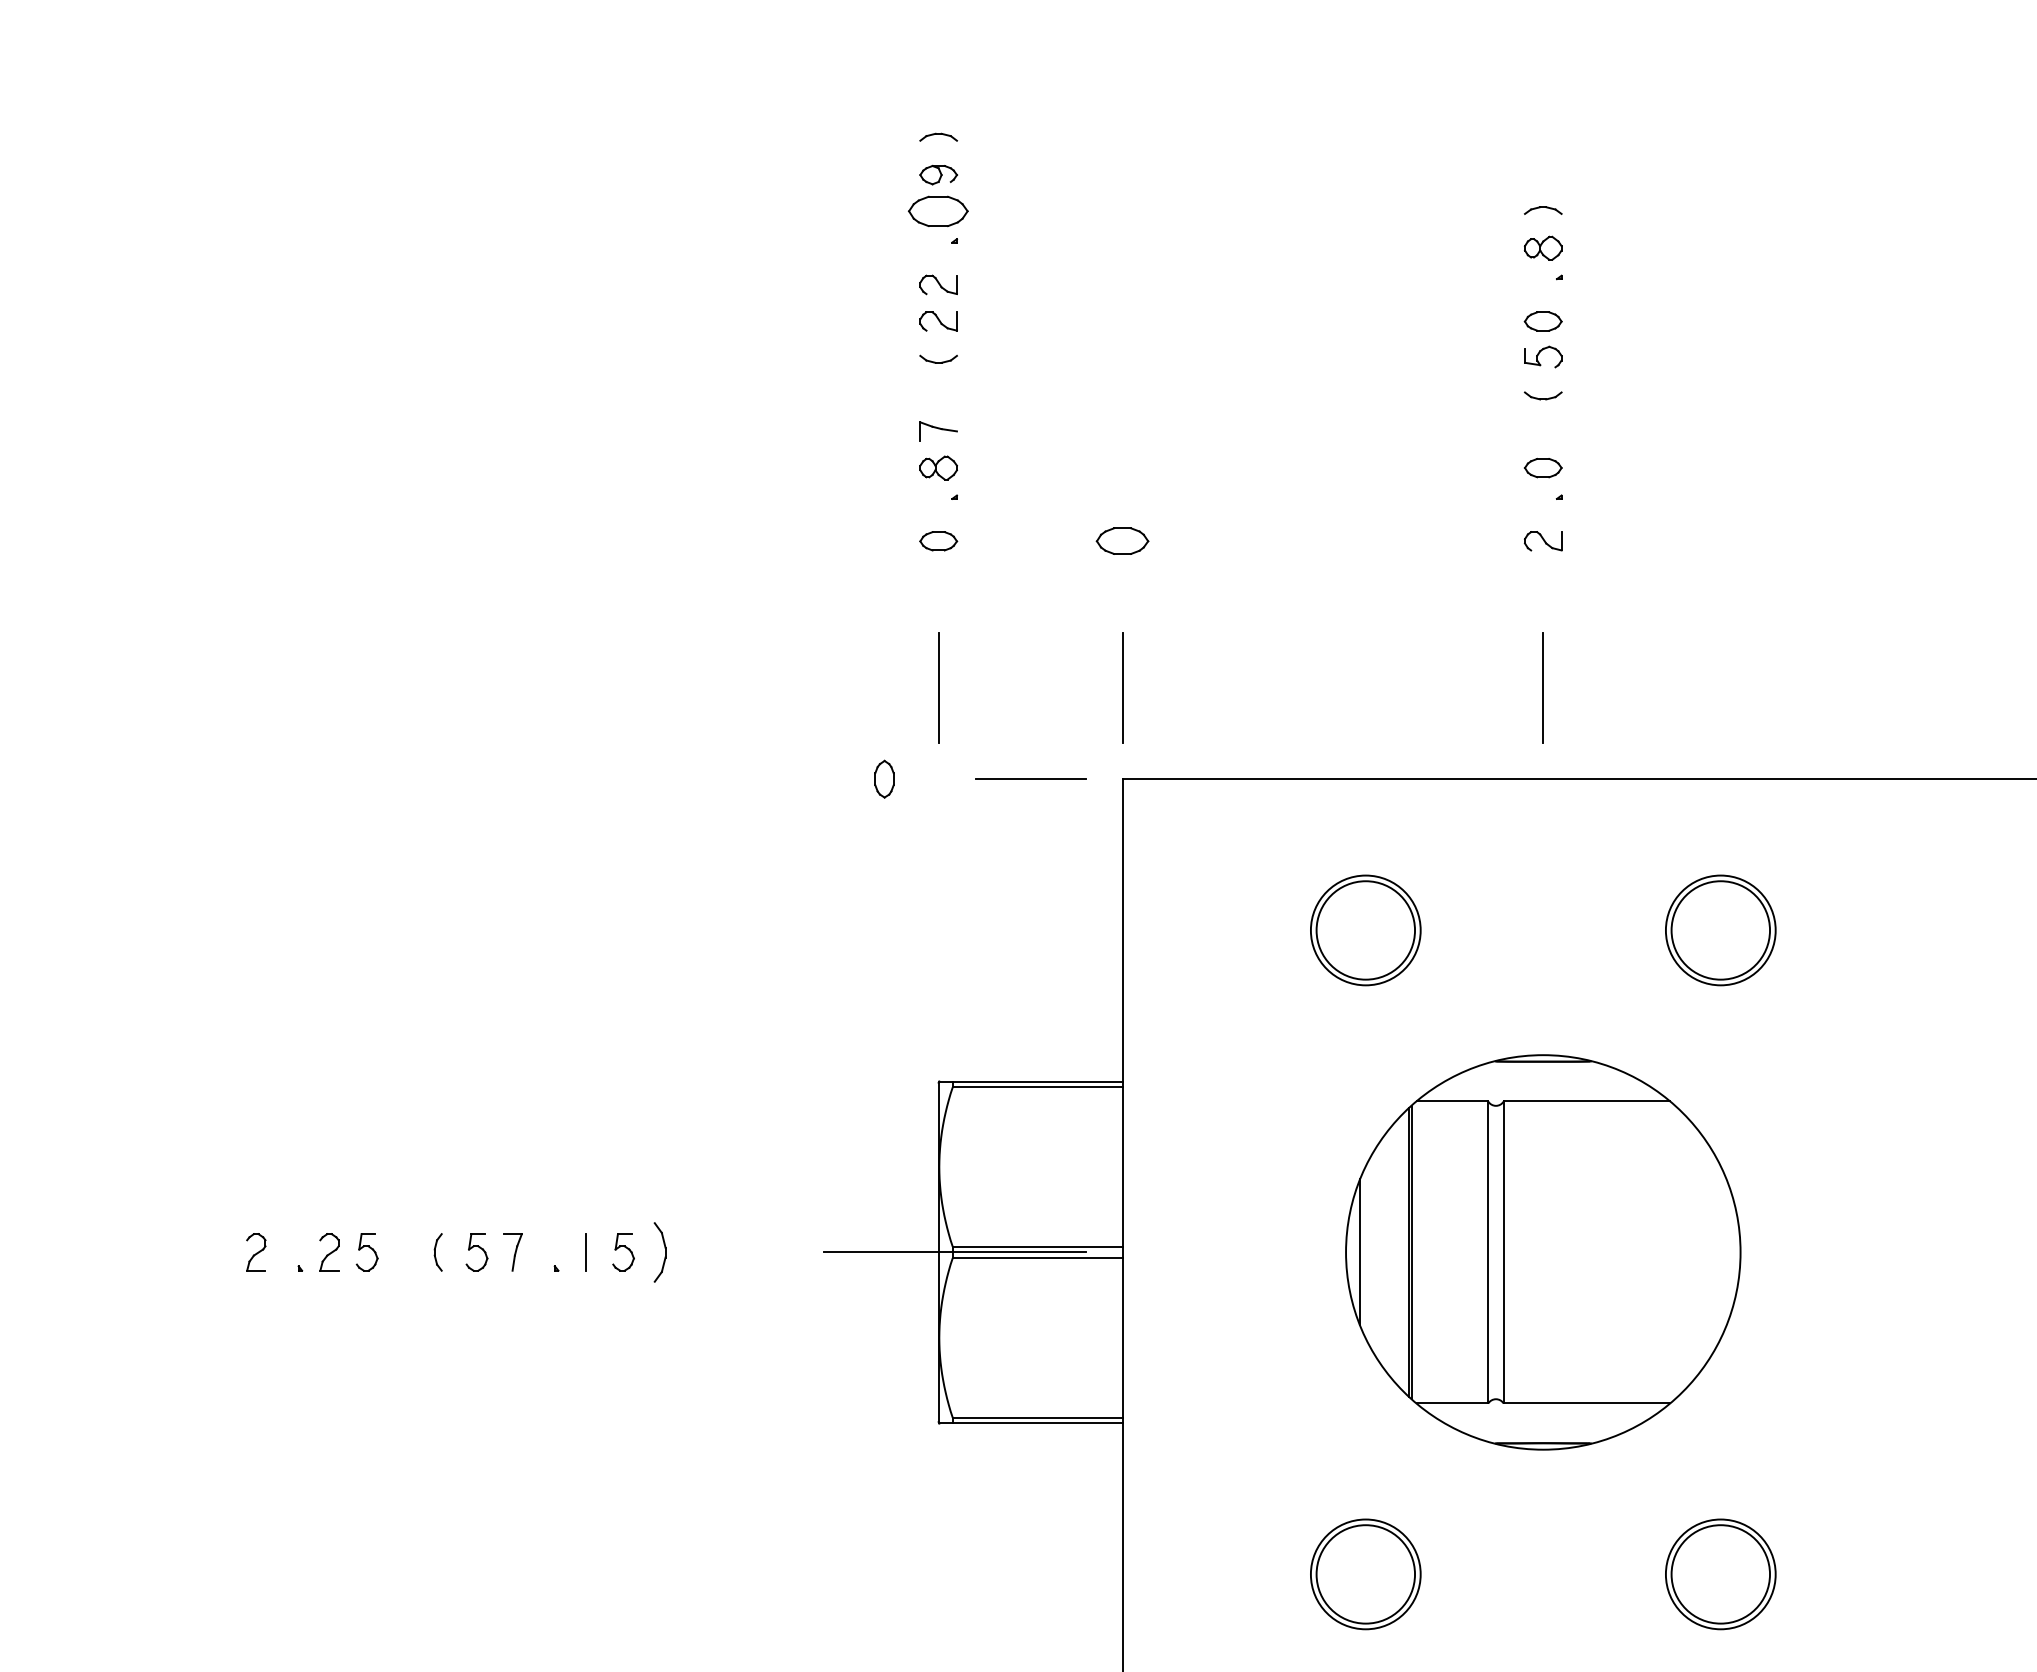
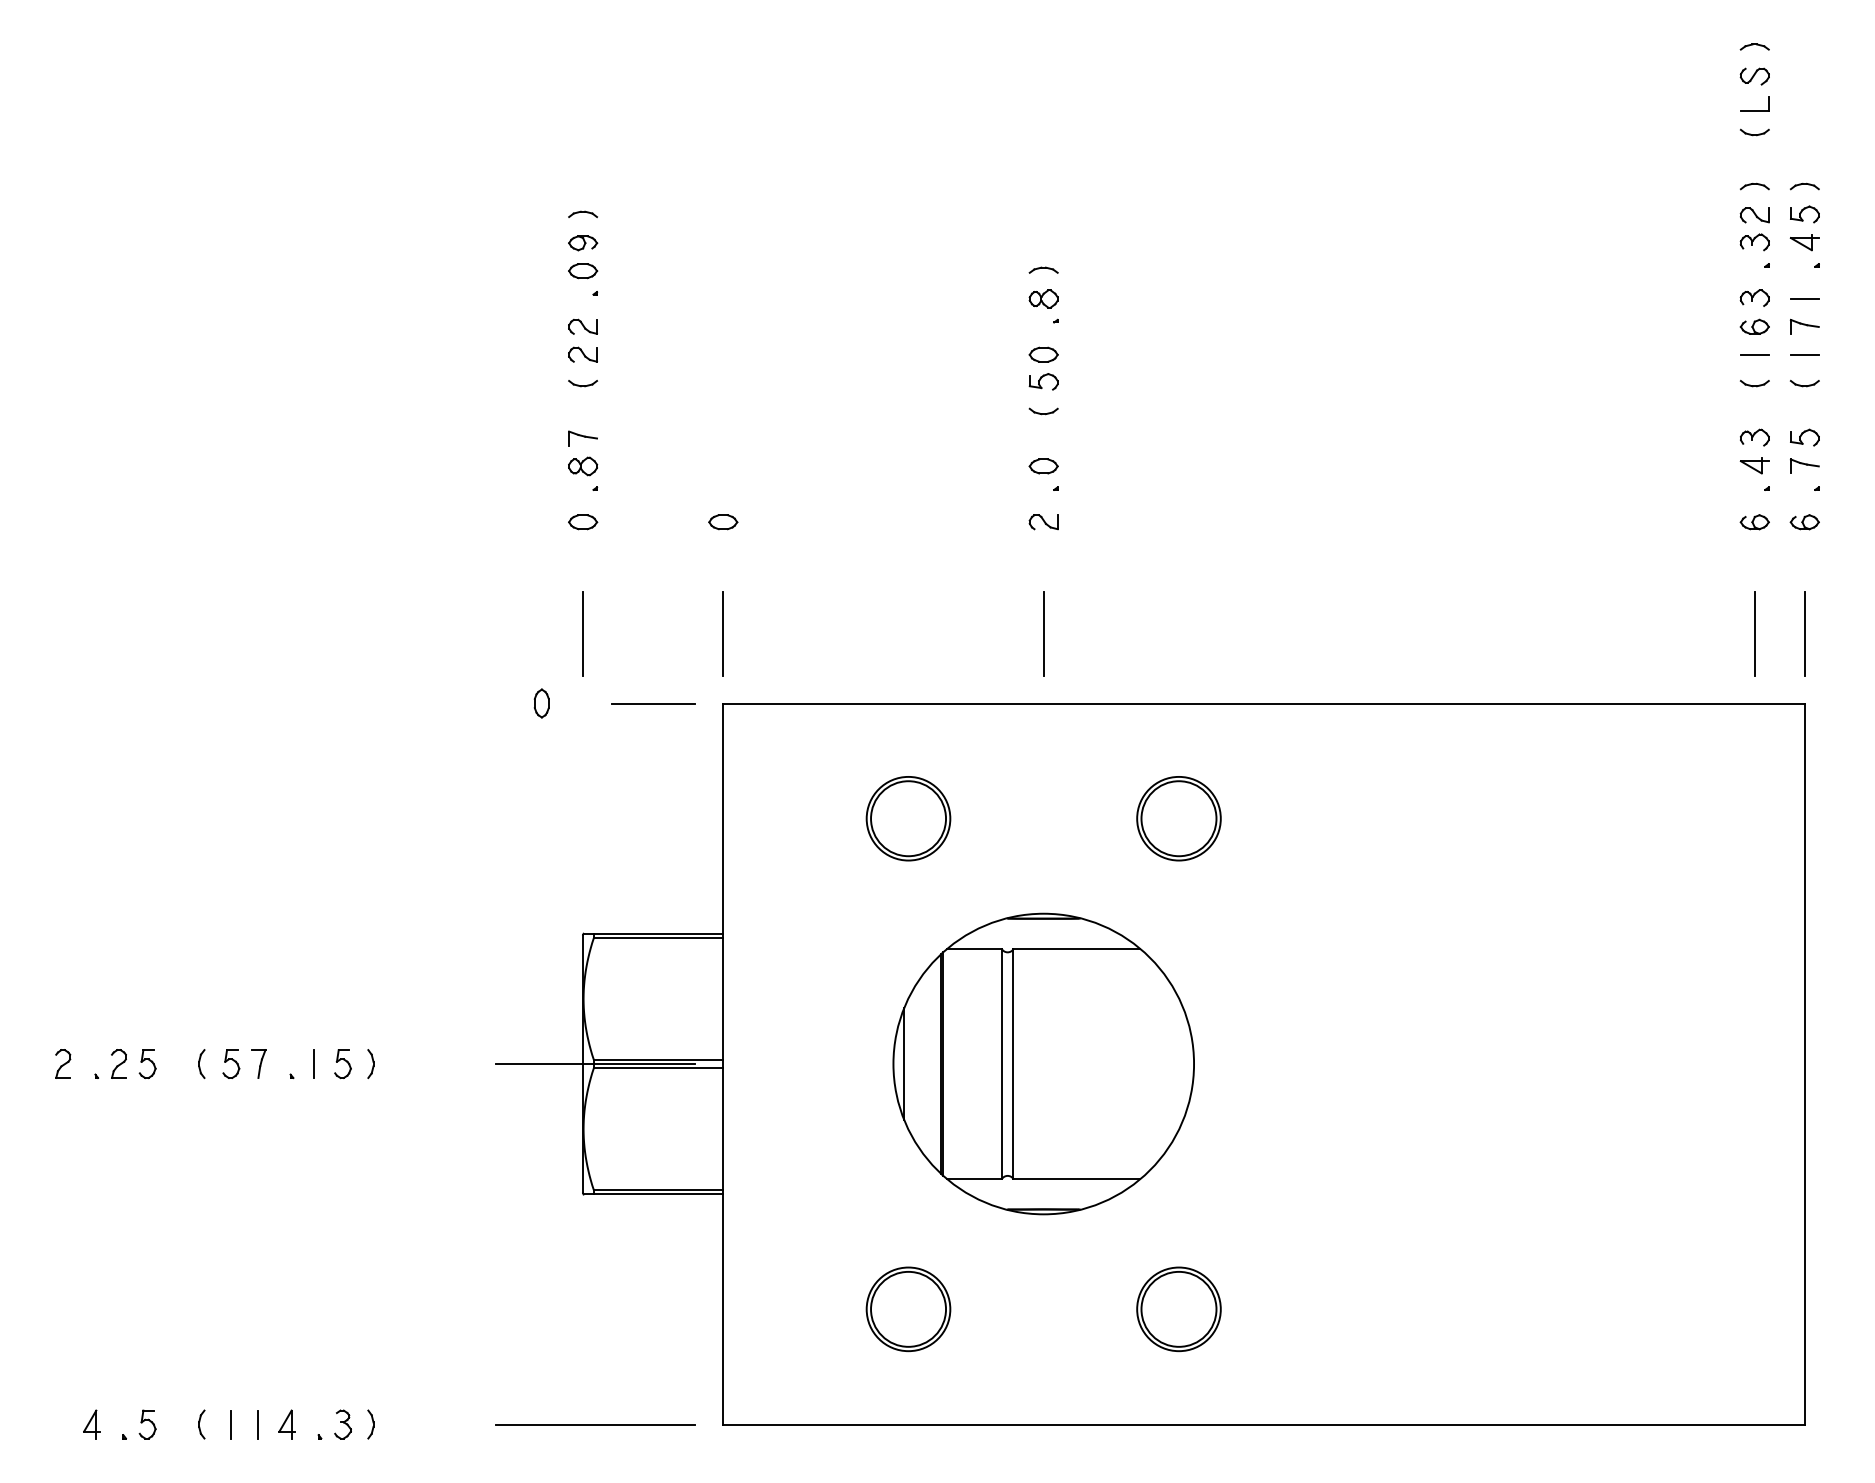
part: (939, 212) -> (583, 271), size x0.62
part: (1122, 541) -> (723, 522), size x0.71
part: (659, 1251) -> (370, 1063), size x0.62

